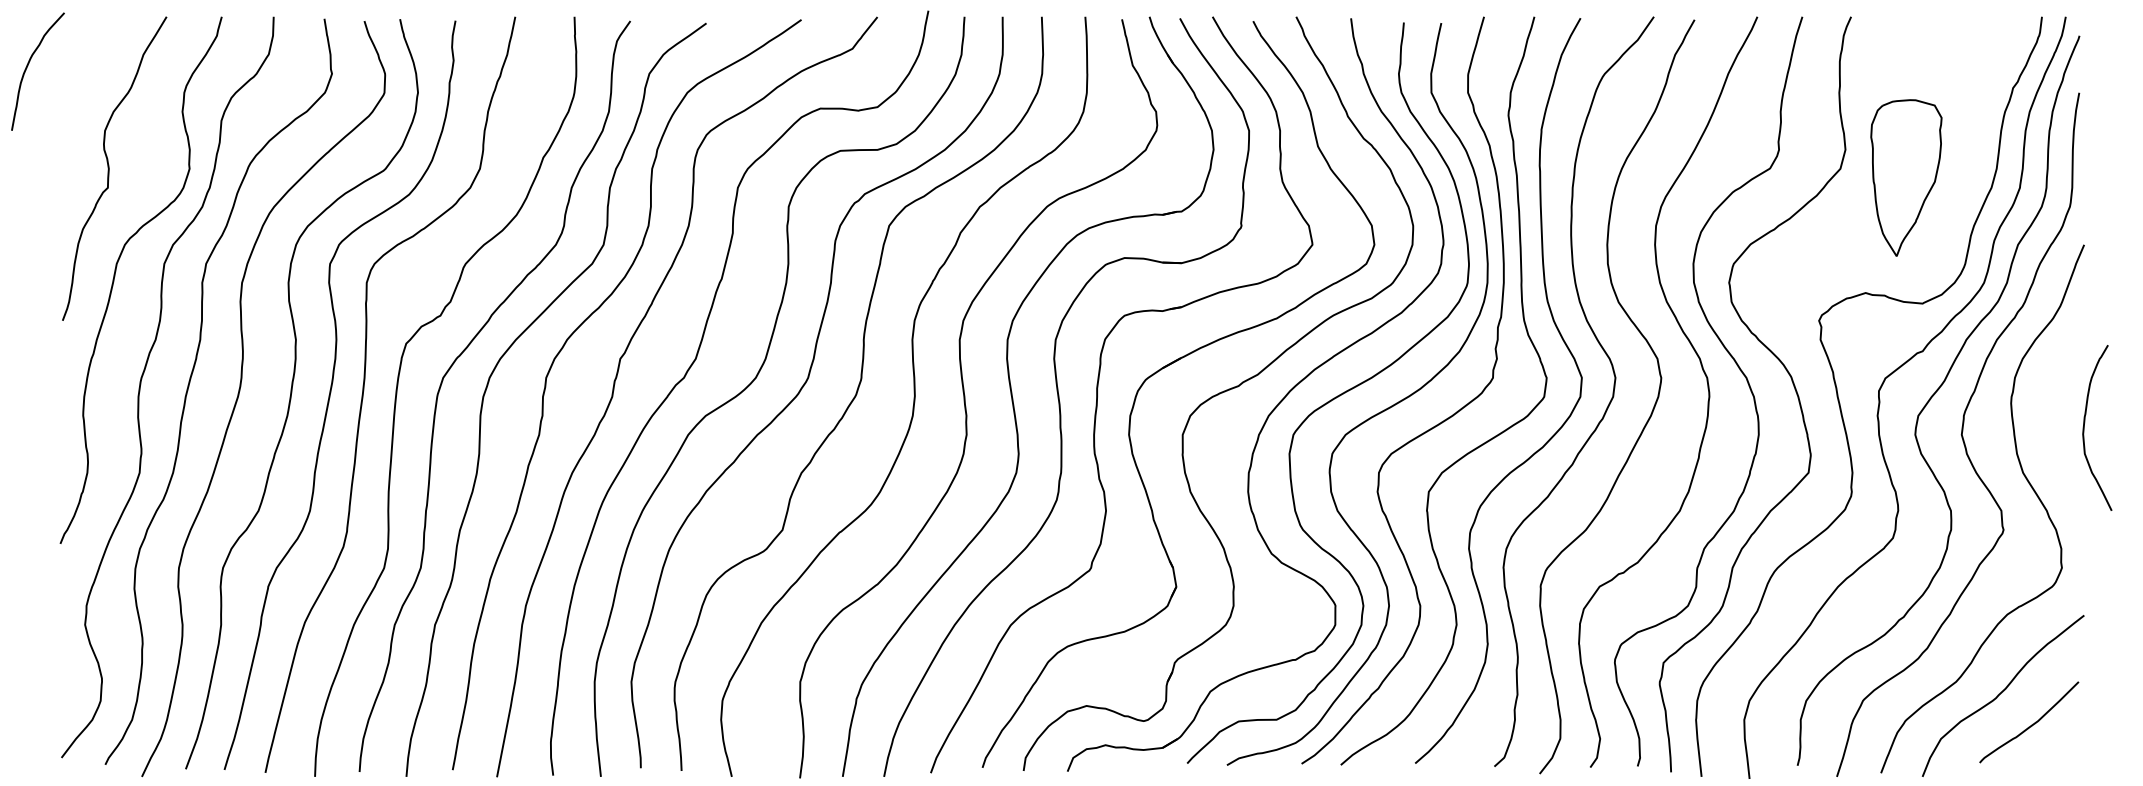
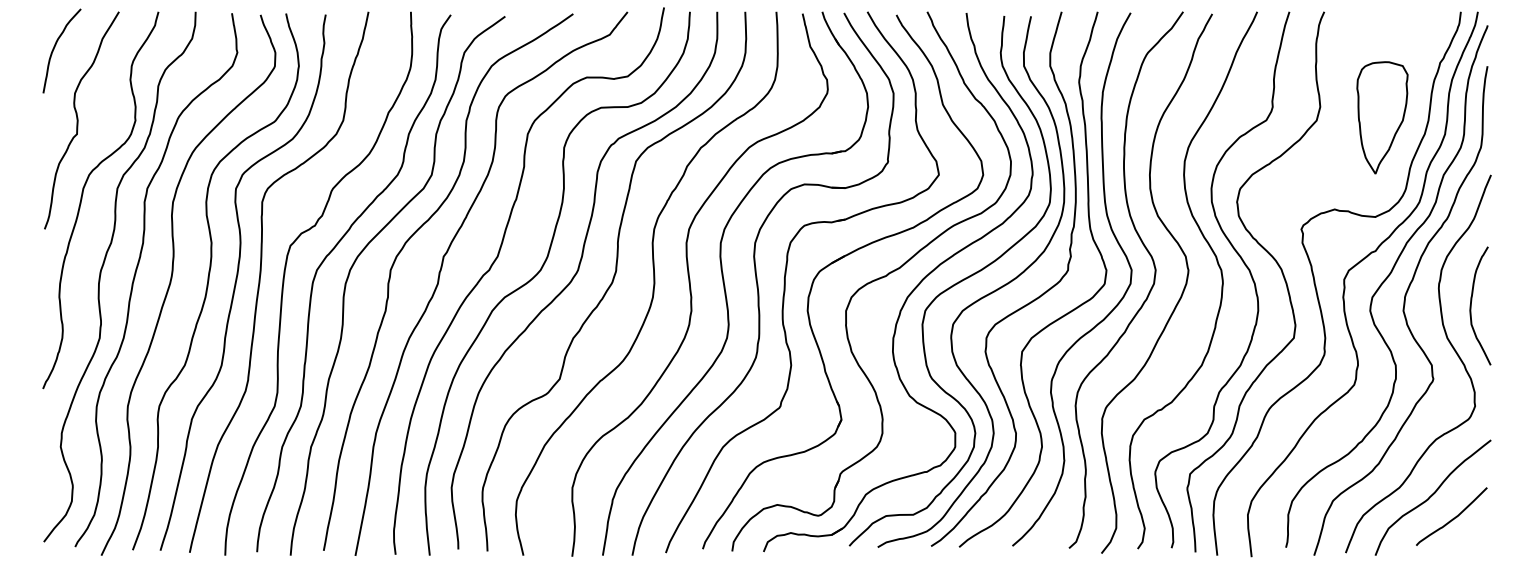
curve: (27, 68) -> (54, 48), moved
part: (1906, 177) -> (1382, 117), moved
curve: (2085, 422) -> (1471, 302), moved

